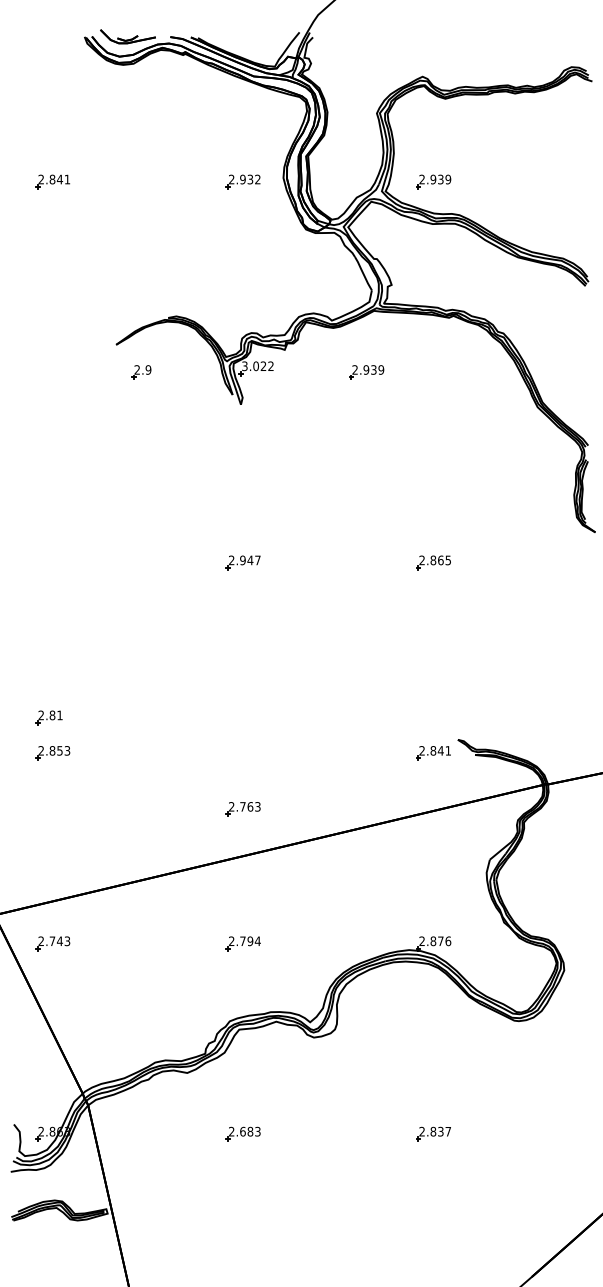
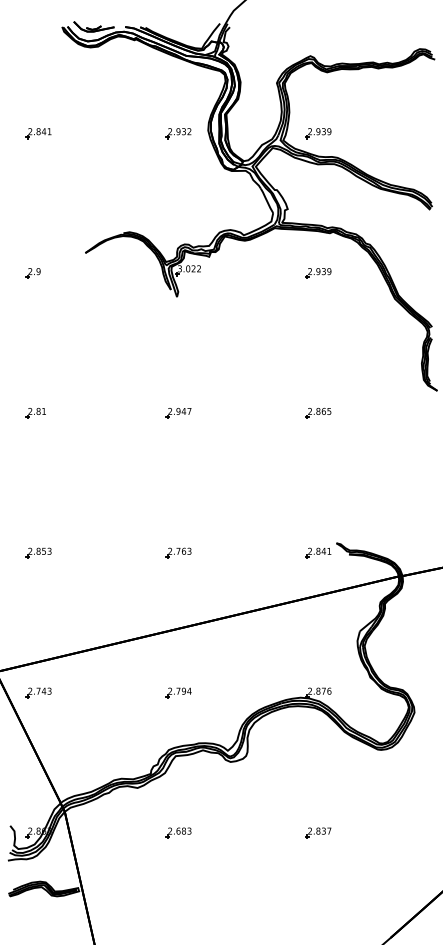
part: (141, 372) -> (33, 273), moved
part: (366, 372) -> (318, 273), moved
part: (48, 717) -> (35, 412), moved
part: (242, 809) -> (178, 553), moved

